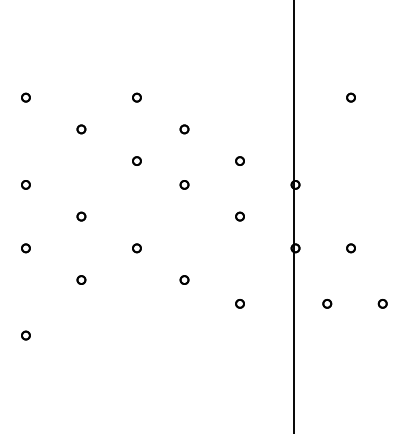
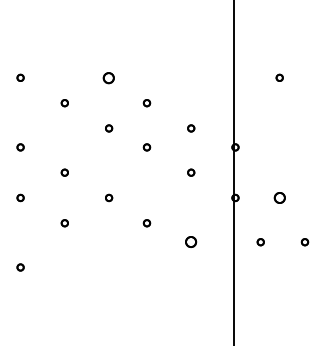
part: (137, 97) -> (109, 77), size x1.6
part: (350, 247) -> (279, 197), size x1.6
part: (240, 304) -> (191, 242), size x1.6

